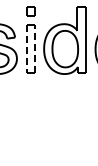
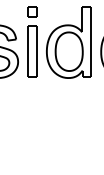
line: (26, 49) -> (28, 52), dashed -> solid
line: (34, 49) -> (36, 52), dashed -> solid

